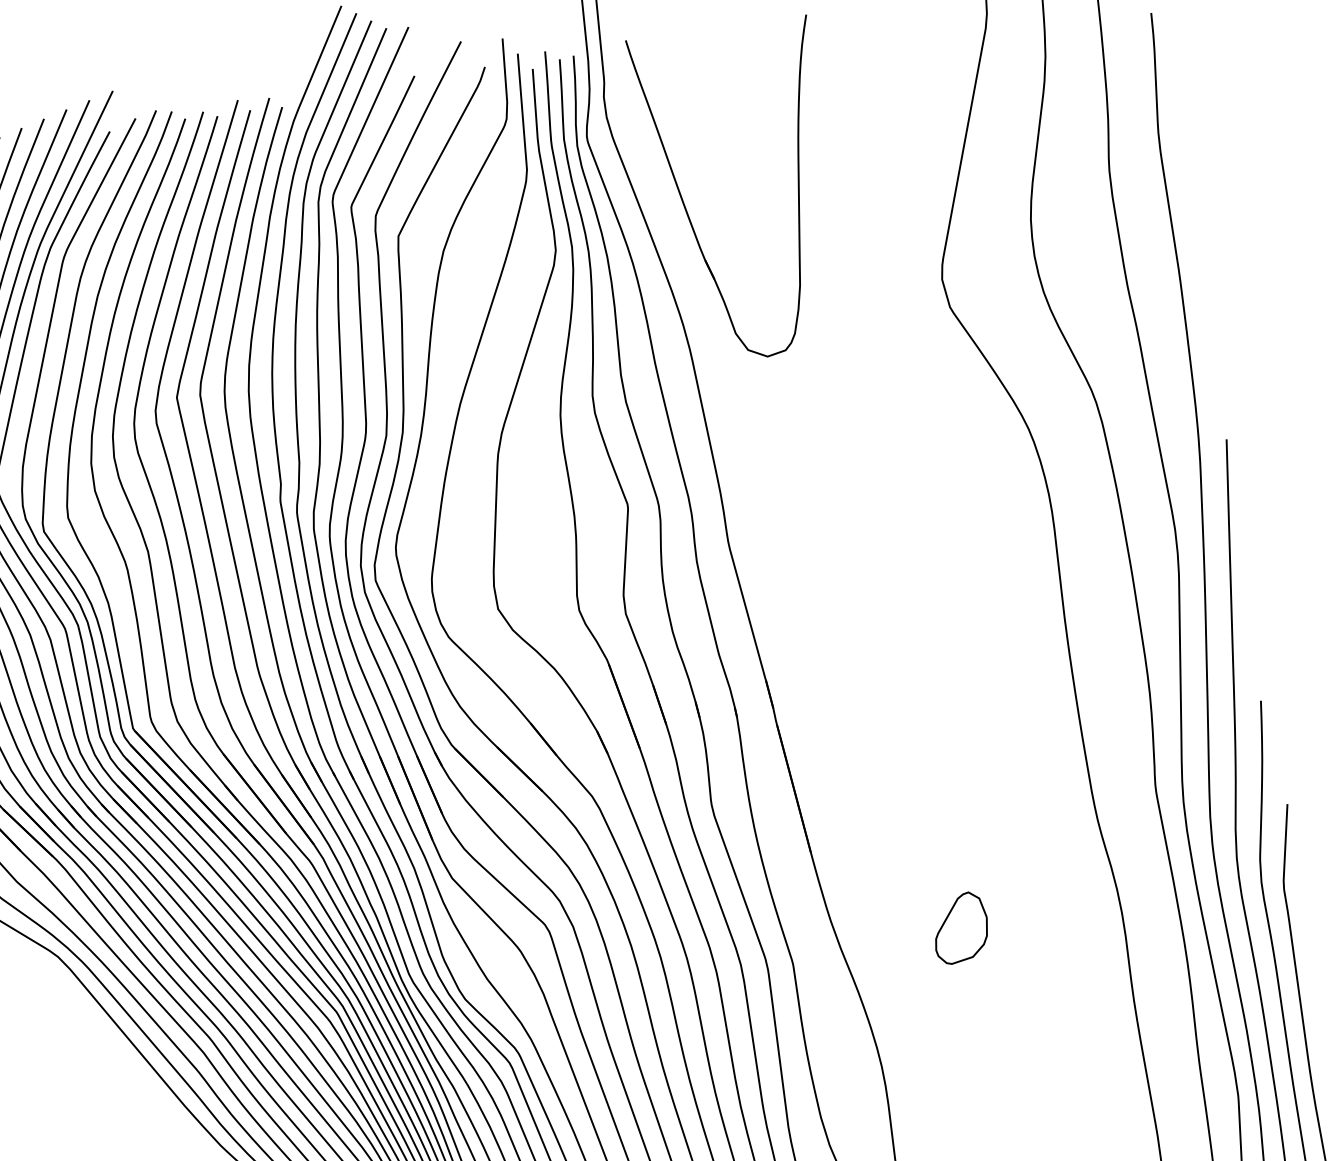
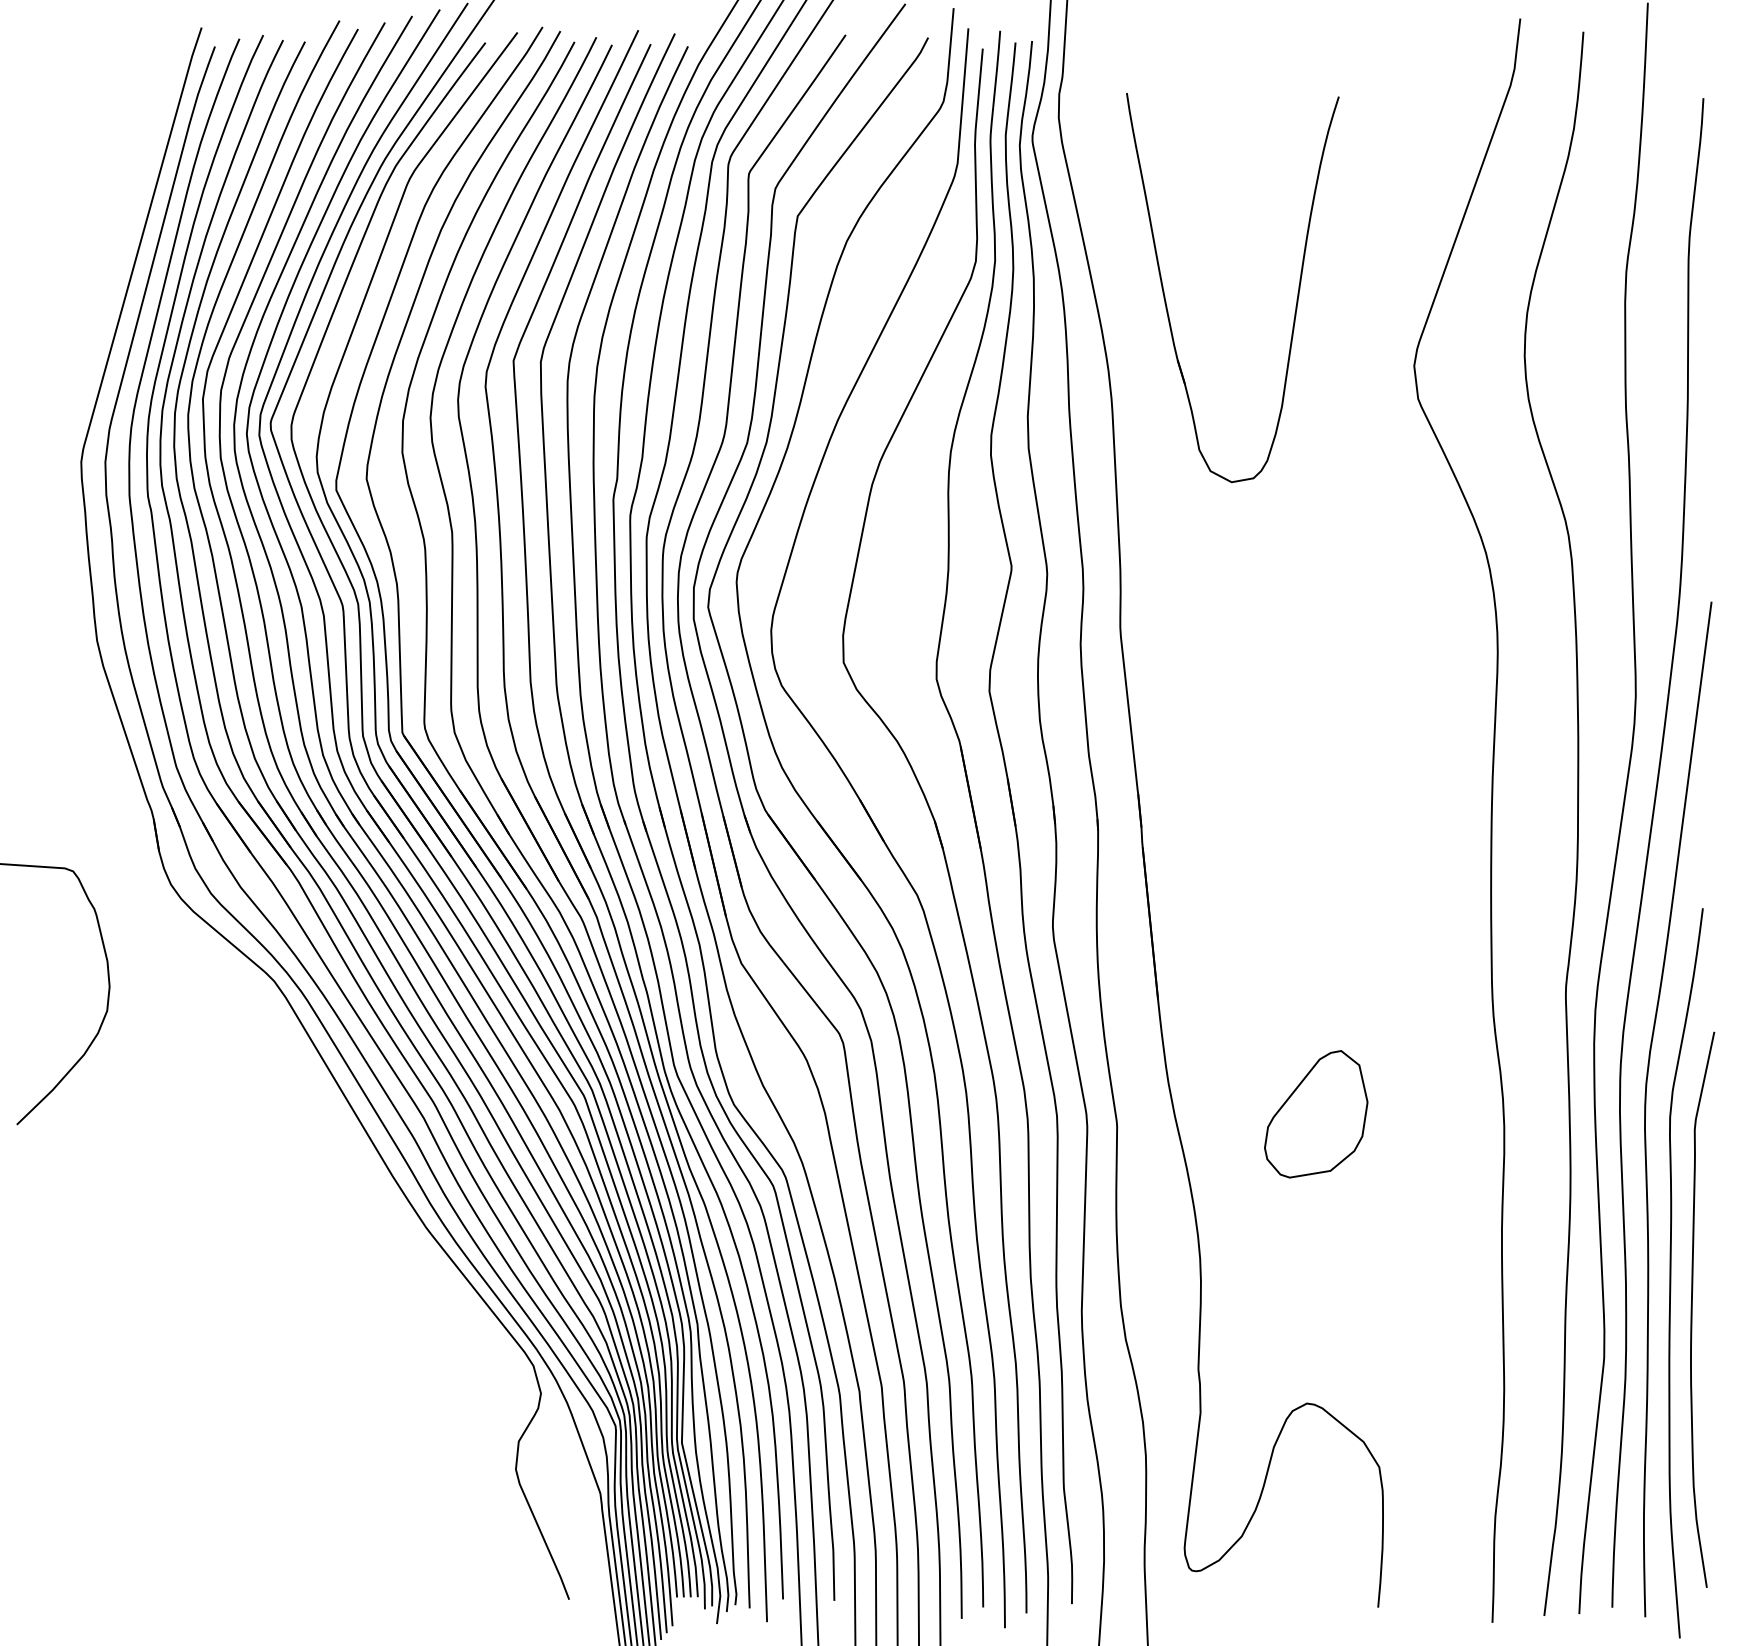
part: (797, 192) -> (1296, 299), moved
part: (959, 927) -> (1315, 1113), size x1.6

